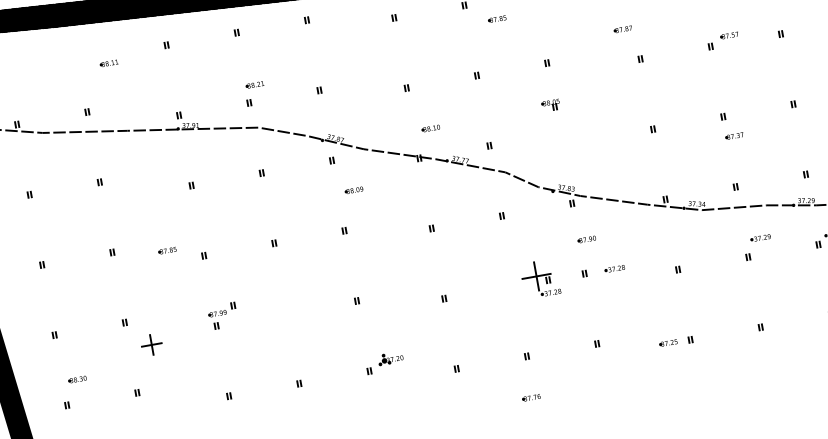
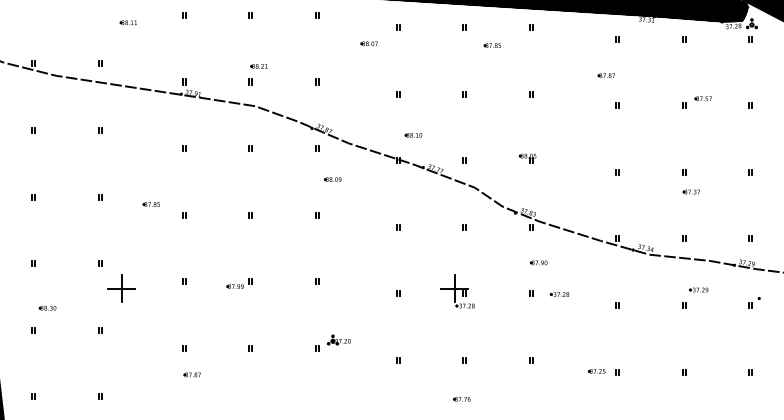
part: (366, 40) -> (368, 43), added
part: (550, 105) -> (527, 158), moved
part: (540, 279) -> (457, 291), moved
part: (221, 309) -> (239, 283), moved
part: (151, 344) -> (121, 288), size x1.43
part: (241, 422) -> (191, 374), added

